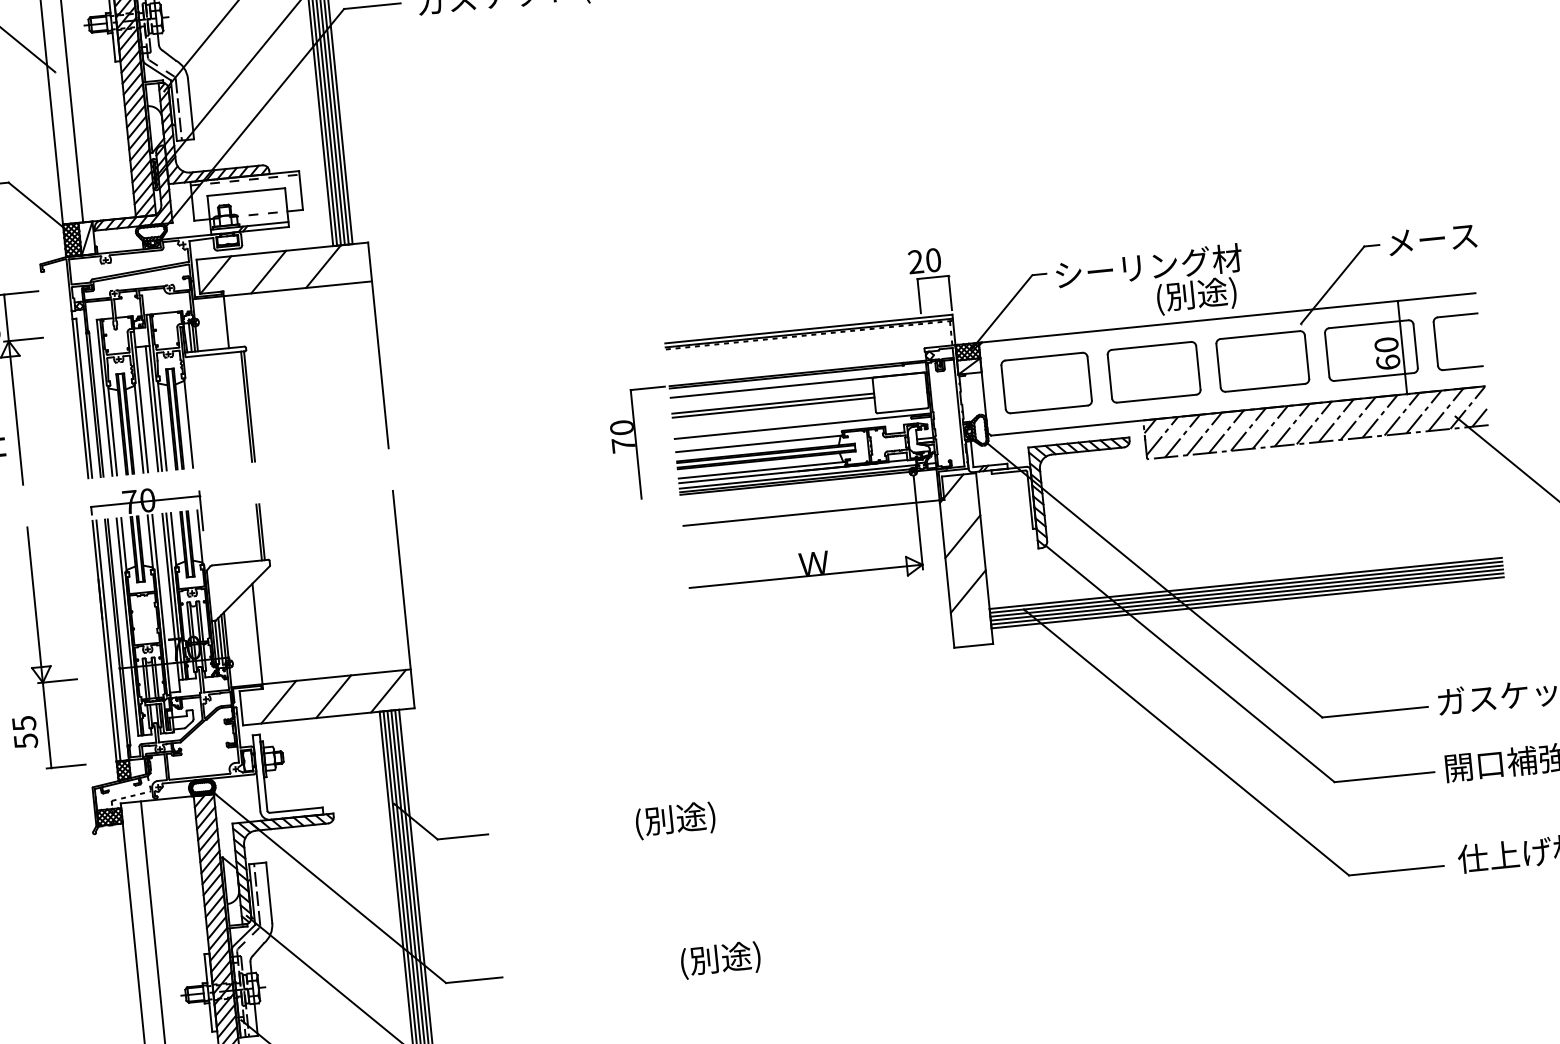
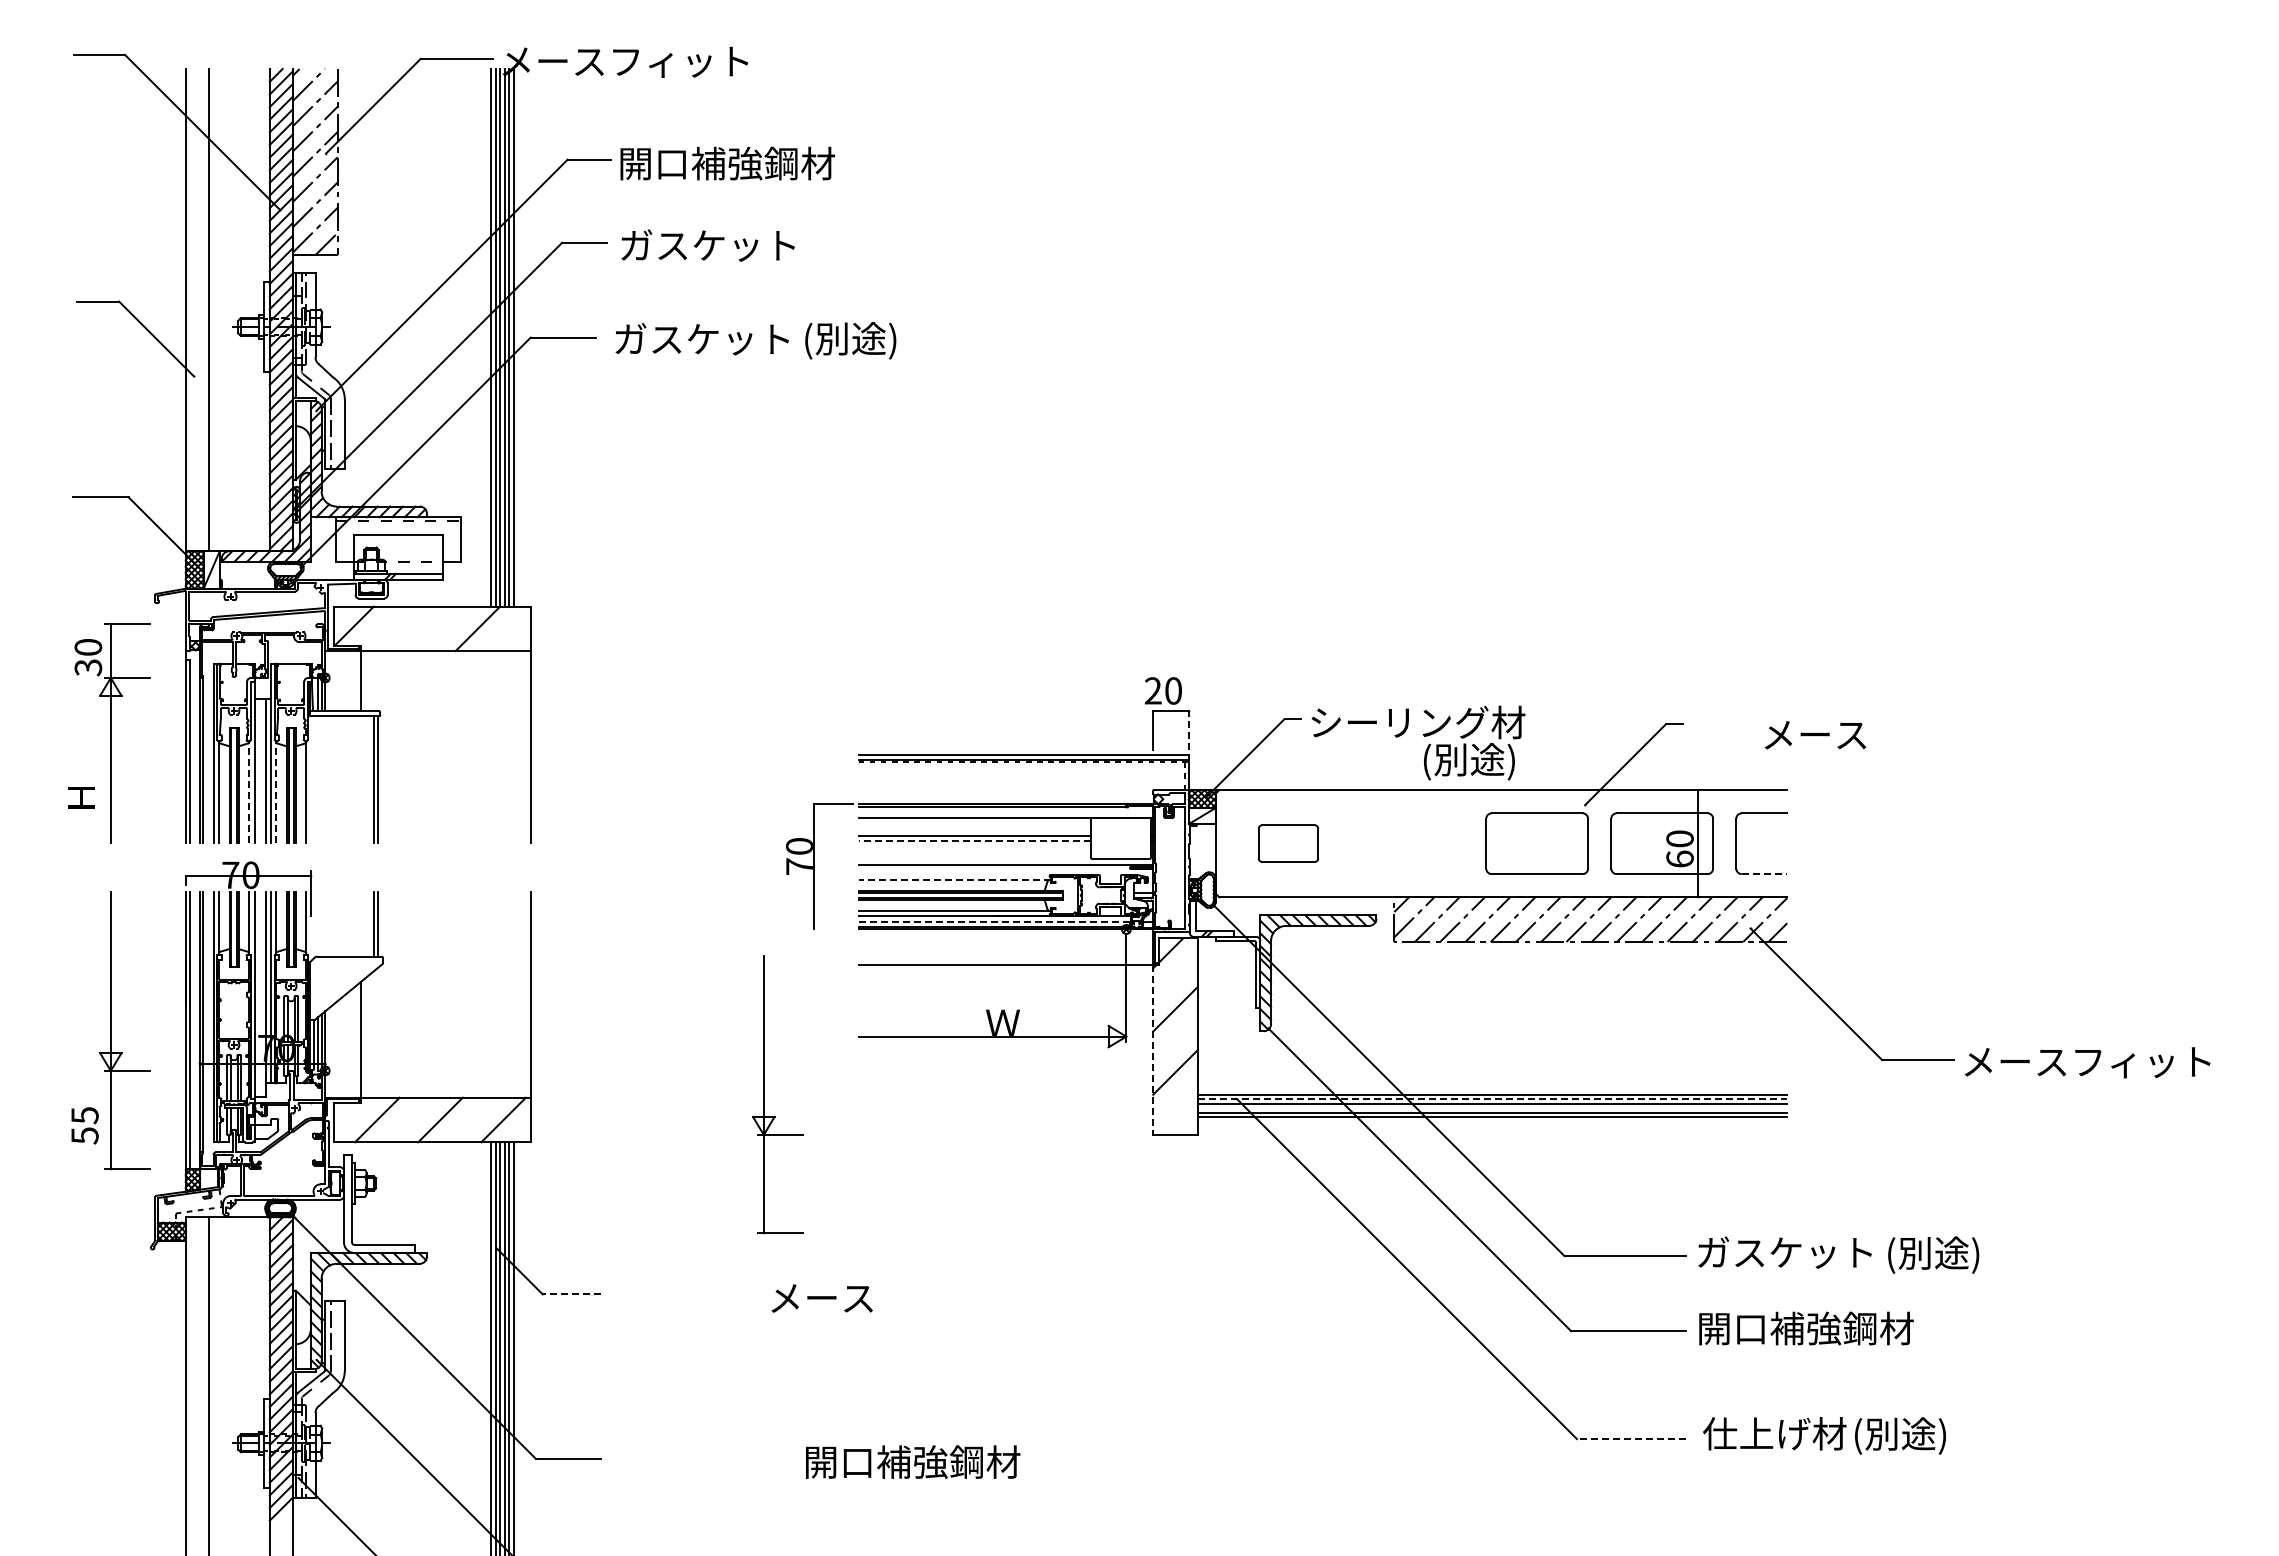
text: (1431, 239) -> (1814, 735), moved
line: (268, 271) -> (414, 628), removed
line: (949, 293) -> (1188, 730), solid -> dashed
line: (1463, 368) -> (1764, 874), solid -> dashed
part: (1153, 372) -> (1411, 843), removed
part: (1046, 382) -> (1288, 843), size x0.6
line: (773, 407) -> (974, 840), solid -> dashed
line: (162, 425) -> (276, 791), solid -> dashed
line: (139, 427) -> (249, 791), solid -> dashed
line: (759, 443) -> (954, 880), solid -> dashed
line: (798, 476) -> (995, 922), solid -> dashed
line: (947, 574) -> (1153, 1050), solid -> dashed
line: (1246, 587) -> (1492, 1099), solid -> dashed
line: (1246, 595) -> (1492, 1108), removed
part: (613, 646) -> (764, 1094), added
text: (680, 819) -> (821, 1299), (別途) -> メース
line: (462, 837) -> (571, 1294), solid -> dashed
line: (1395, 871) -> (1630, 1439), solid -> dashed
text: (774, 954) -> (913, 1463), (別途) -> 開口補強鋼材

